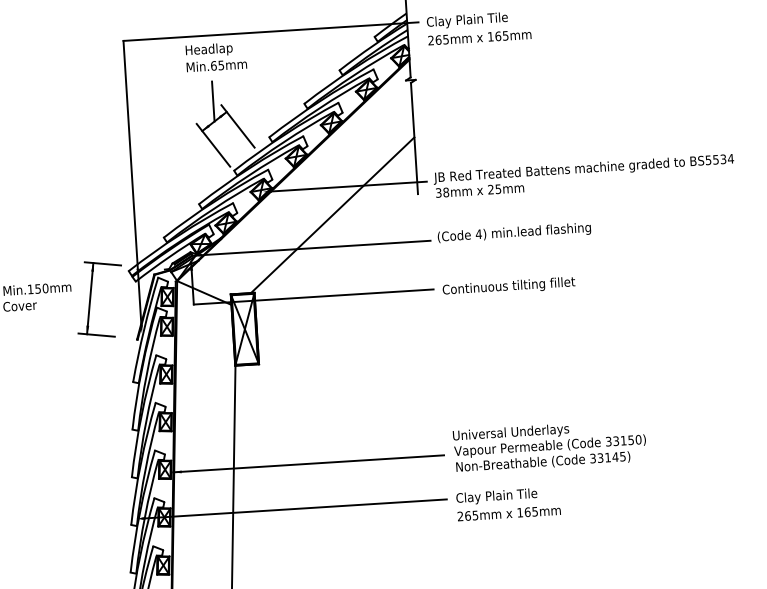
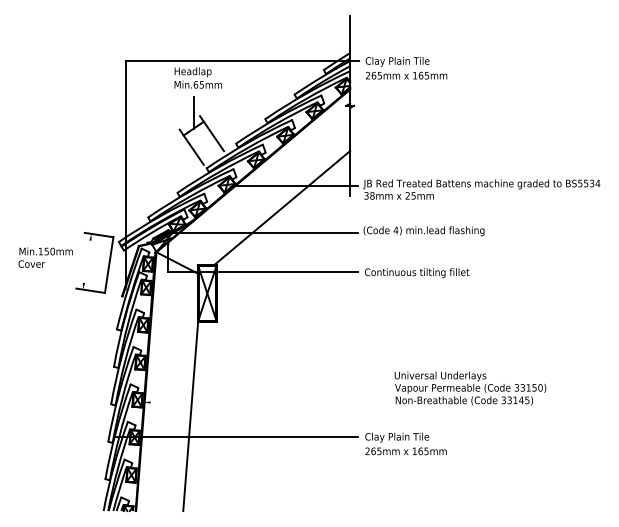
line: (90, 298) -> (109, 264), moved
text: (549, 446) -> (470, 388), moved
line: (308, 463) -> (250, 402), removed

